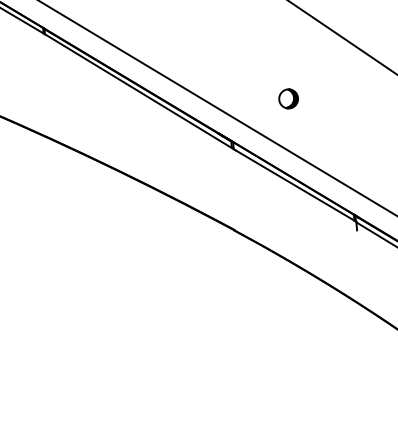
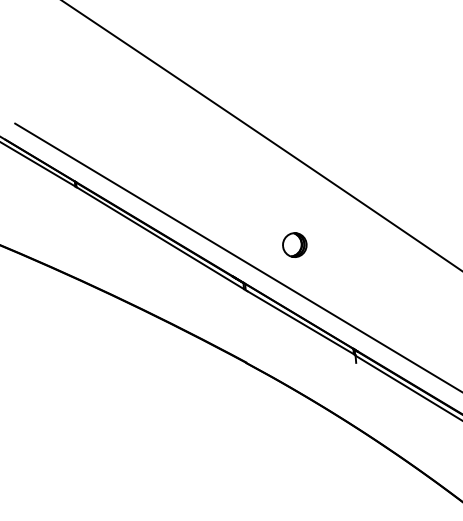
part: (288, 98) -> (294, 244), size x1.4

